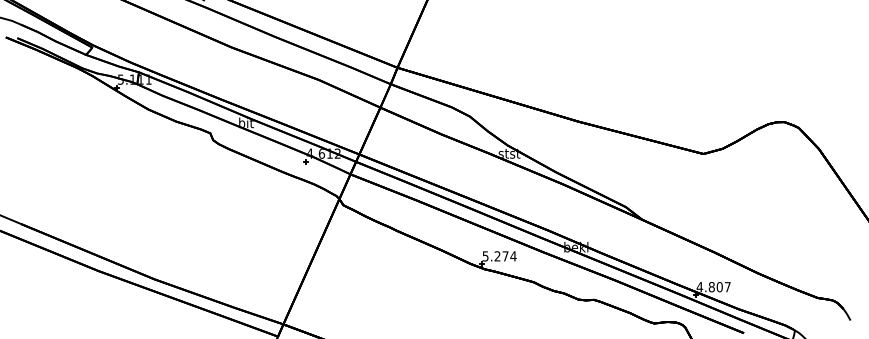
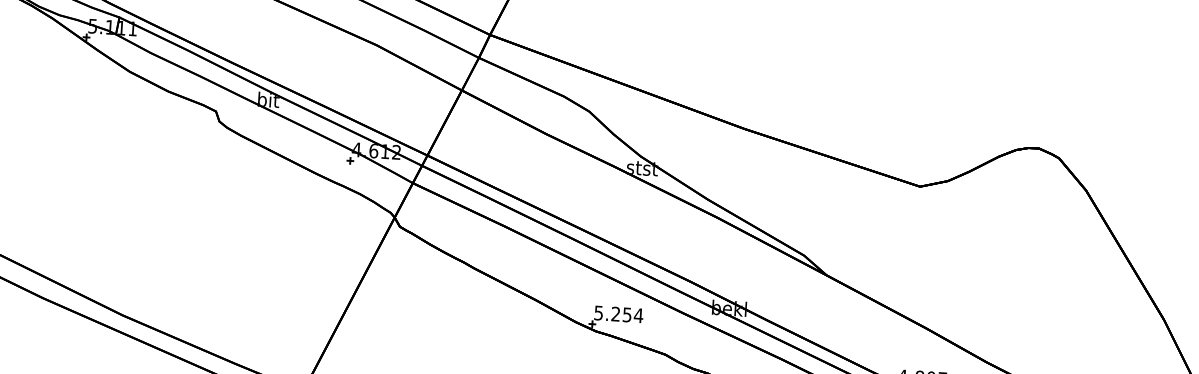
text: (505, 256) -> (627, 315), 5.274 -> 5.254

